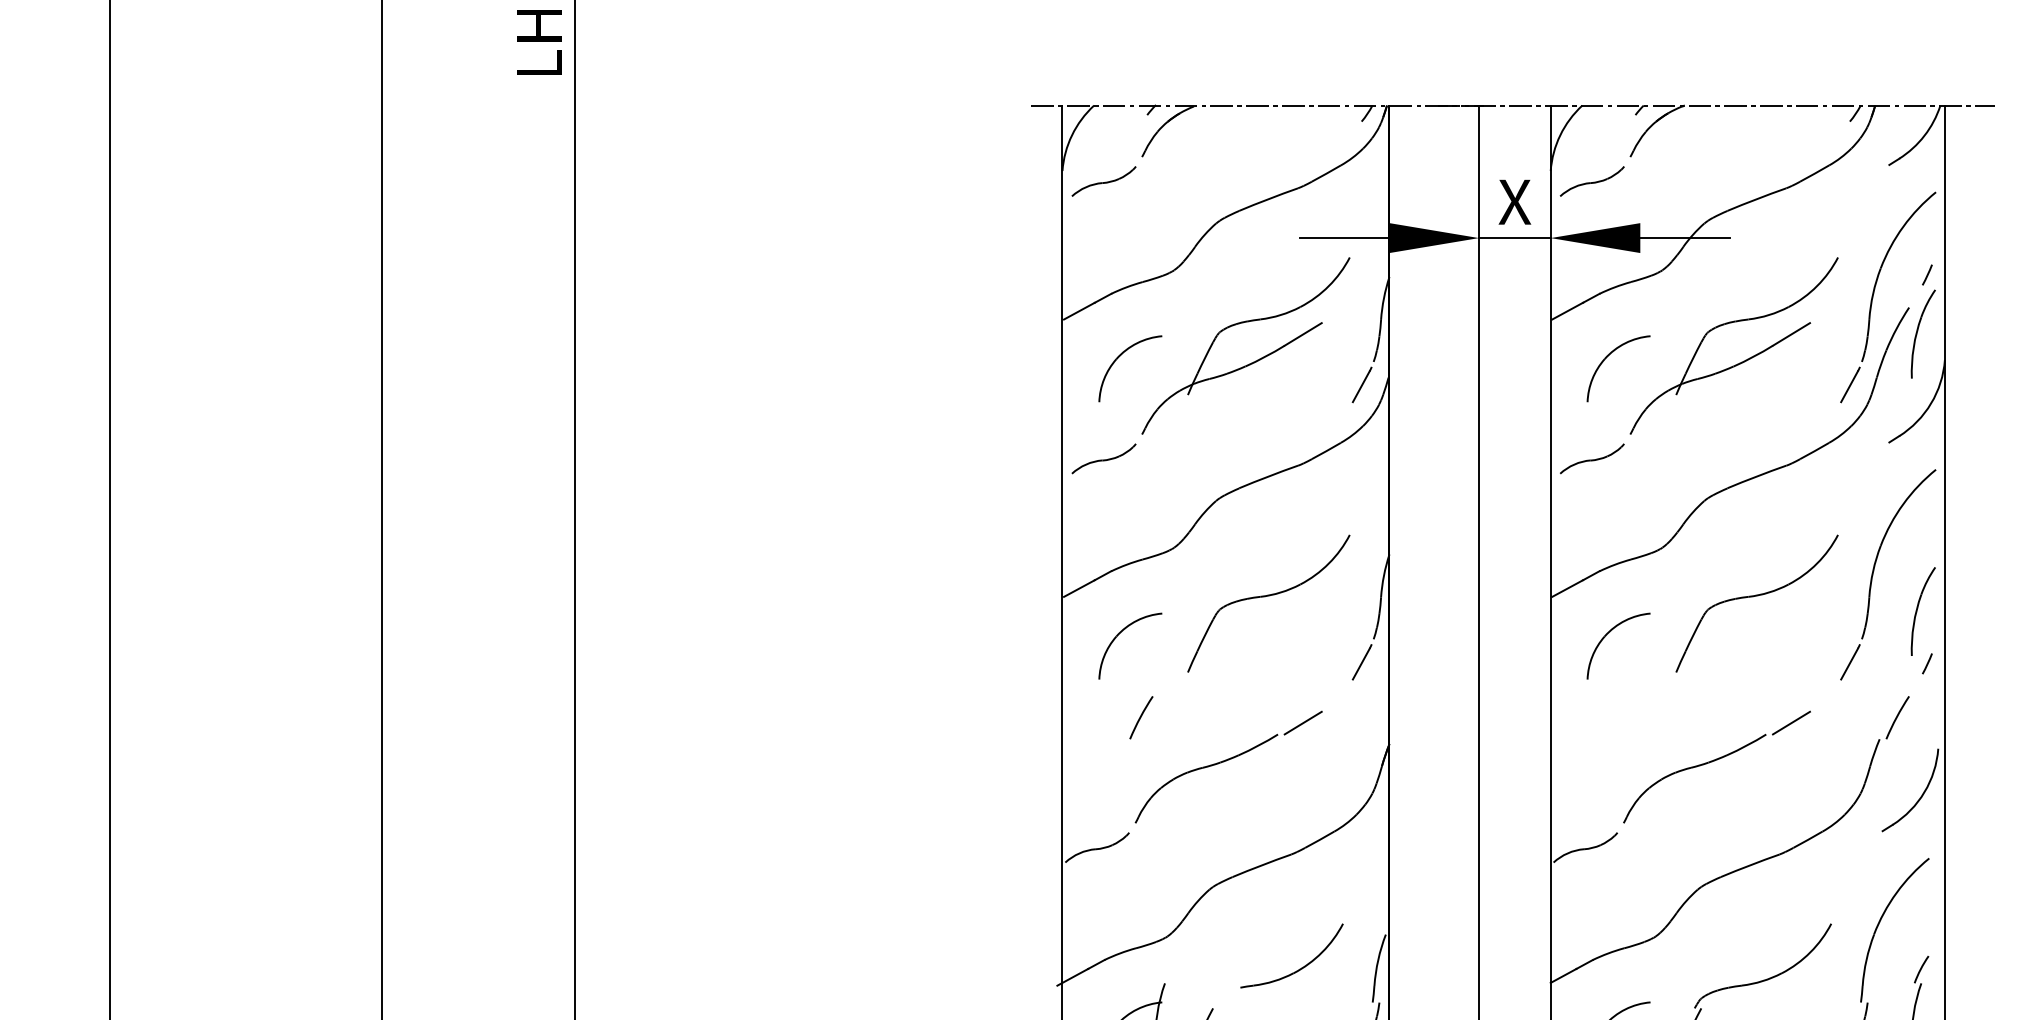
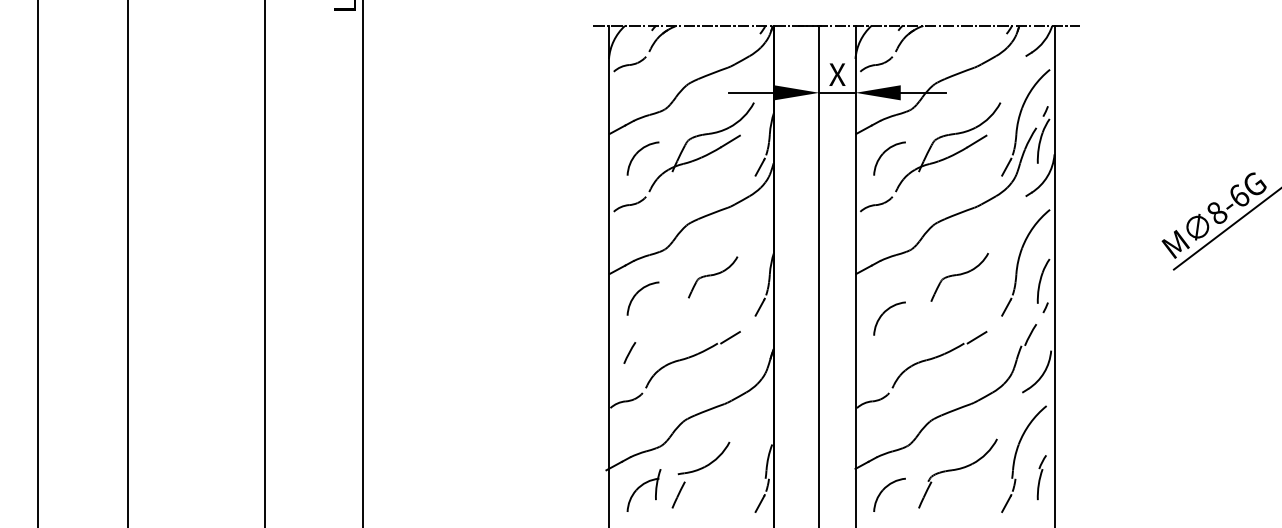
part: (1267, 603) -> (712, 277), size x0.6
part: (1756, 603) -> (959, 277), size x0.7
part: (1608, 635) -> (884, 313), moved
line: (1140, 716) -> (629, 352), moved
part: (1301, 966) -> (708, 463), moved

